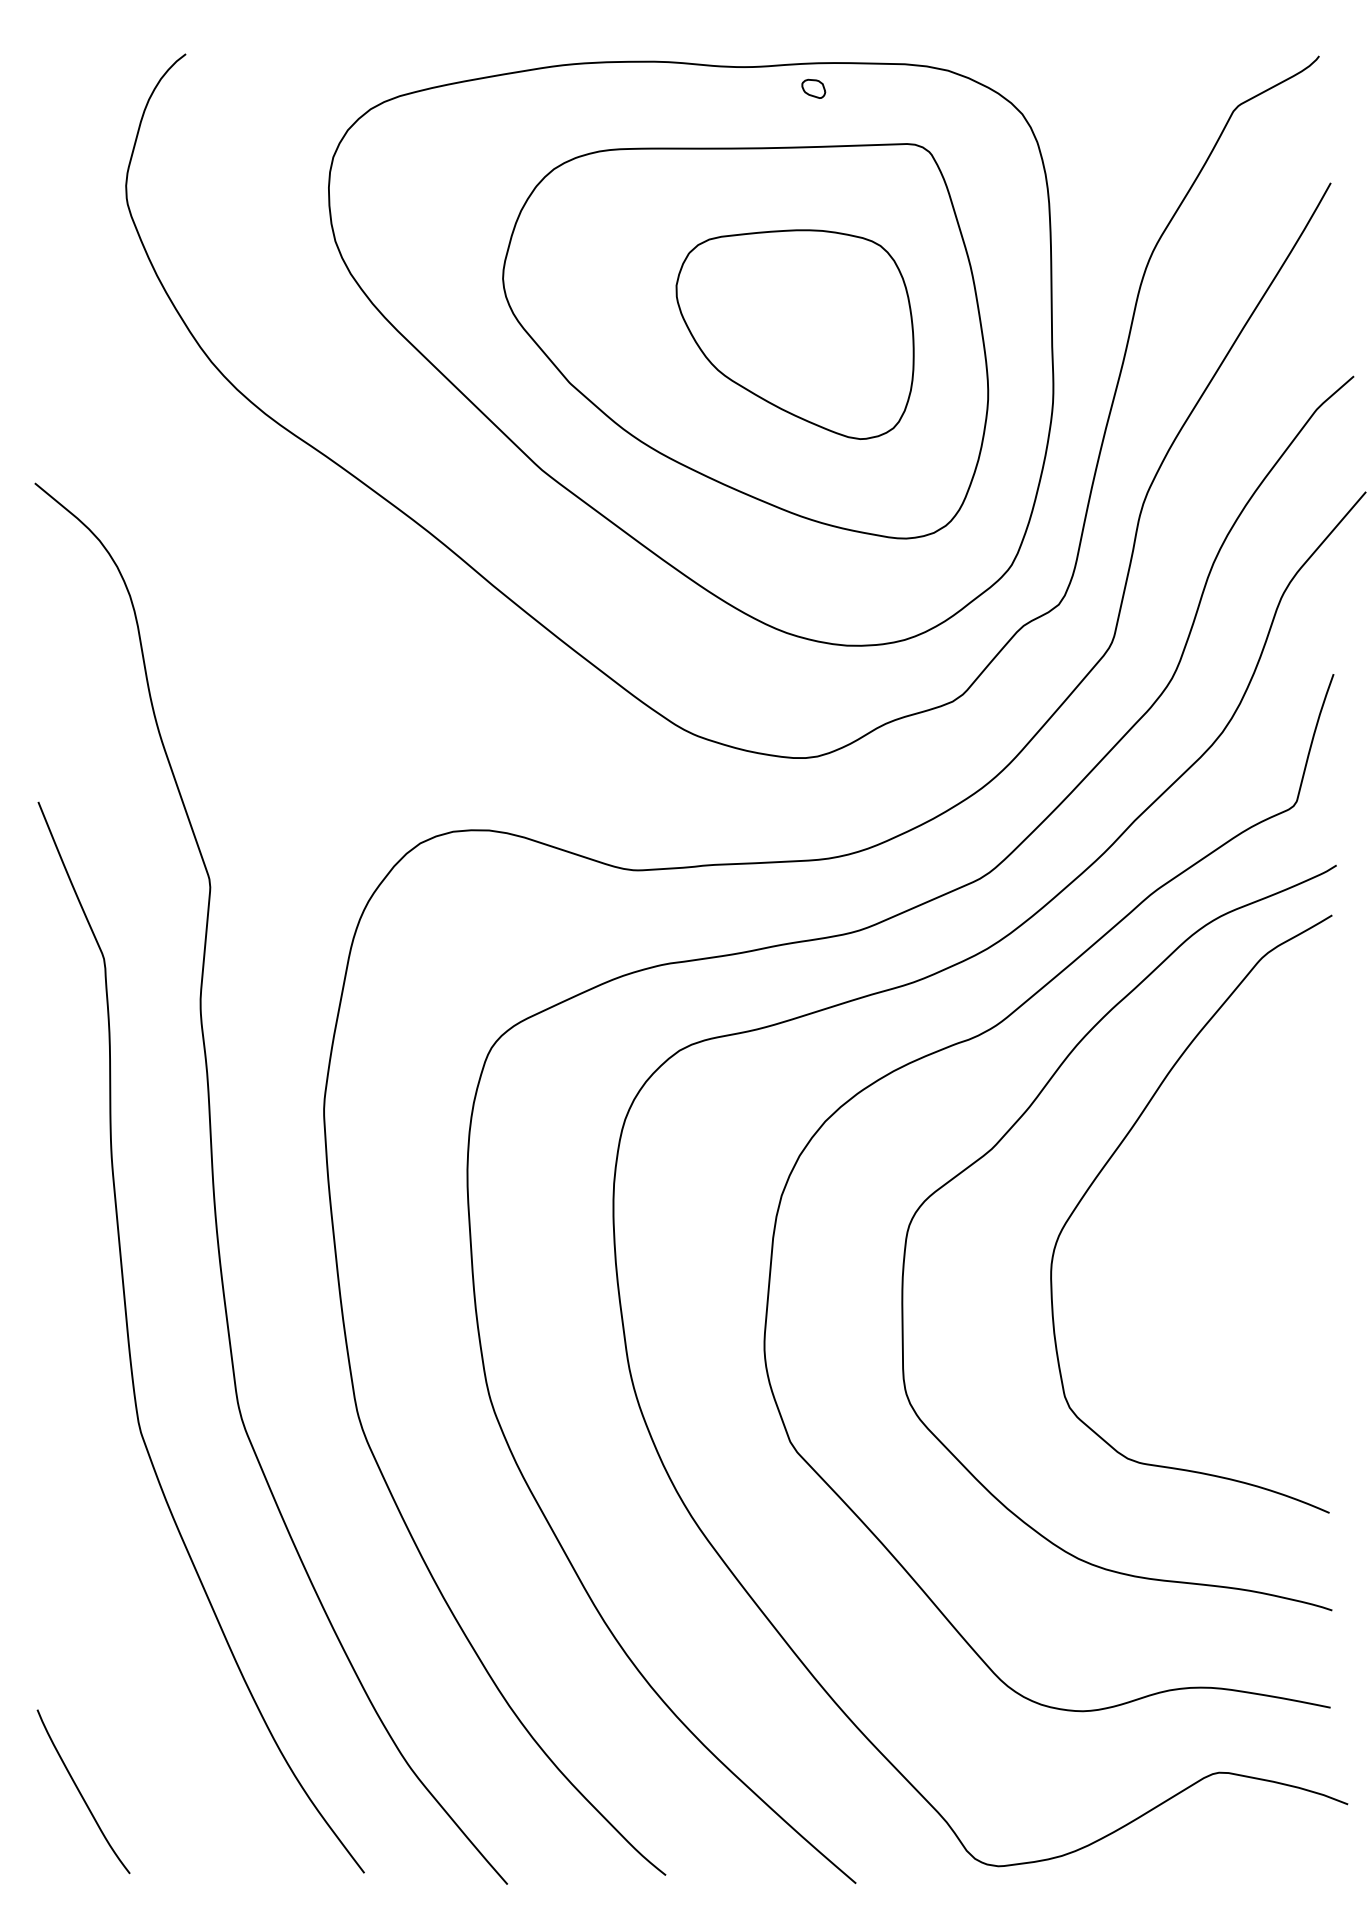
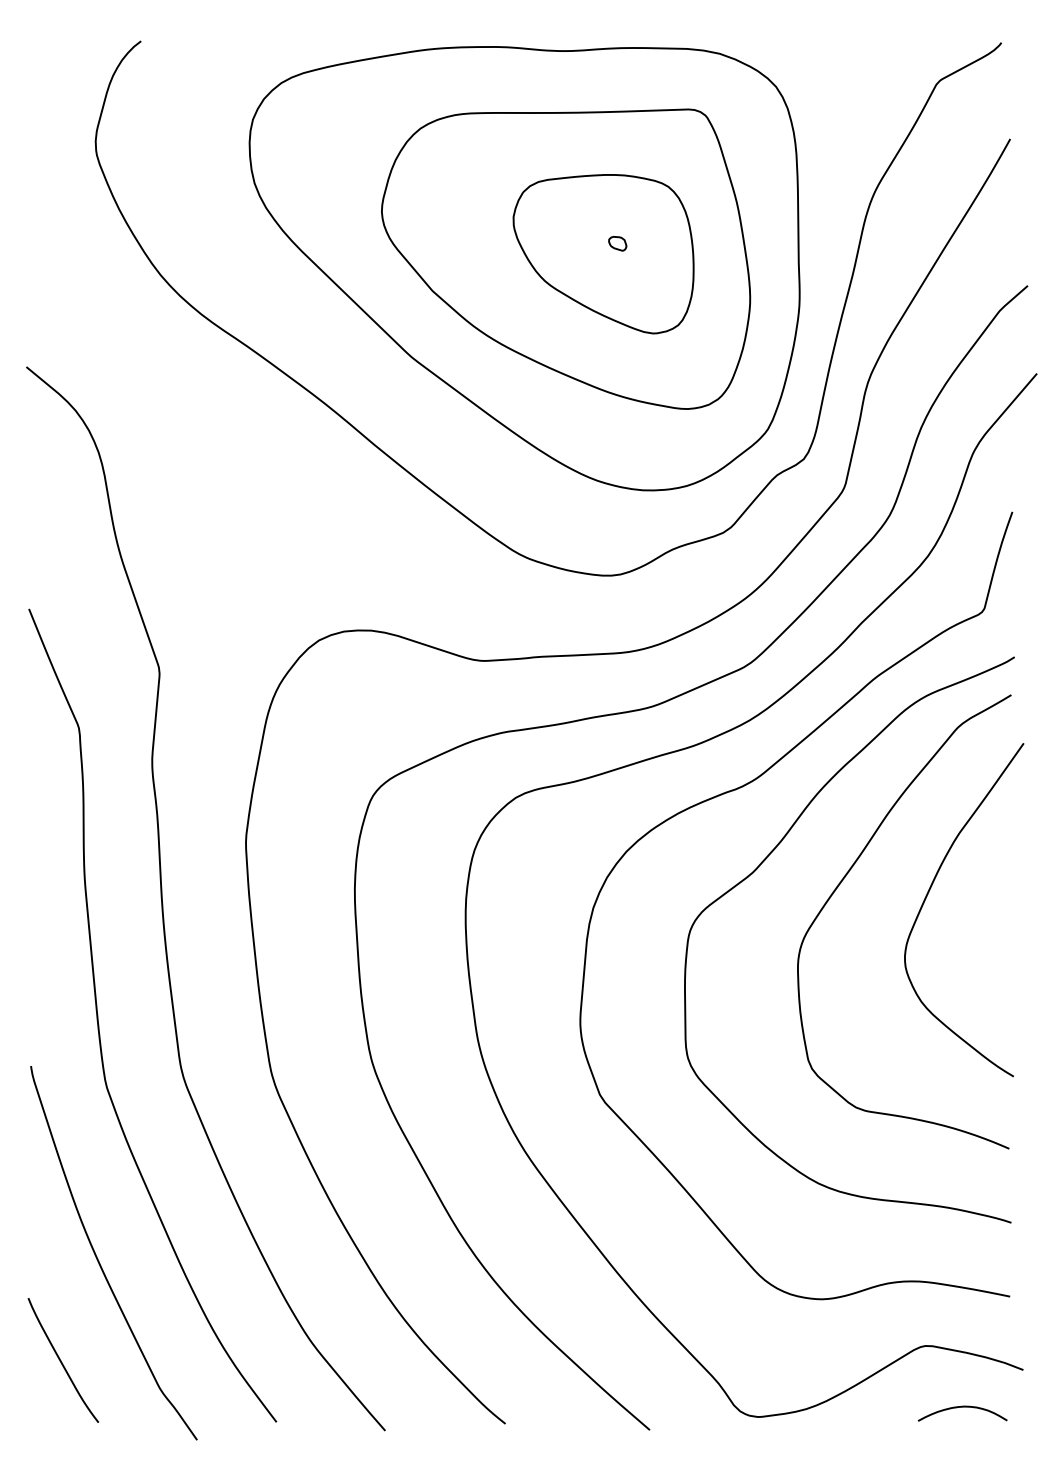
part: (813, 88) -> (617, 243), moved
curve: (1224, 1174) -> (929, 891), added
curve: (128, 1655) -> (97, 1256), added
curve: (1268, 1853) -> (962, 1407), added

